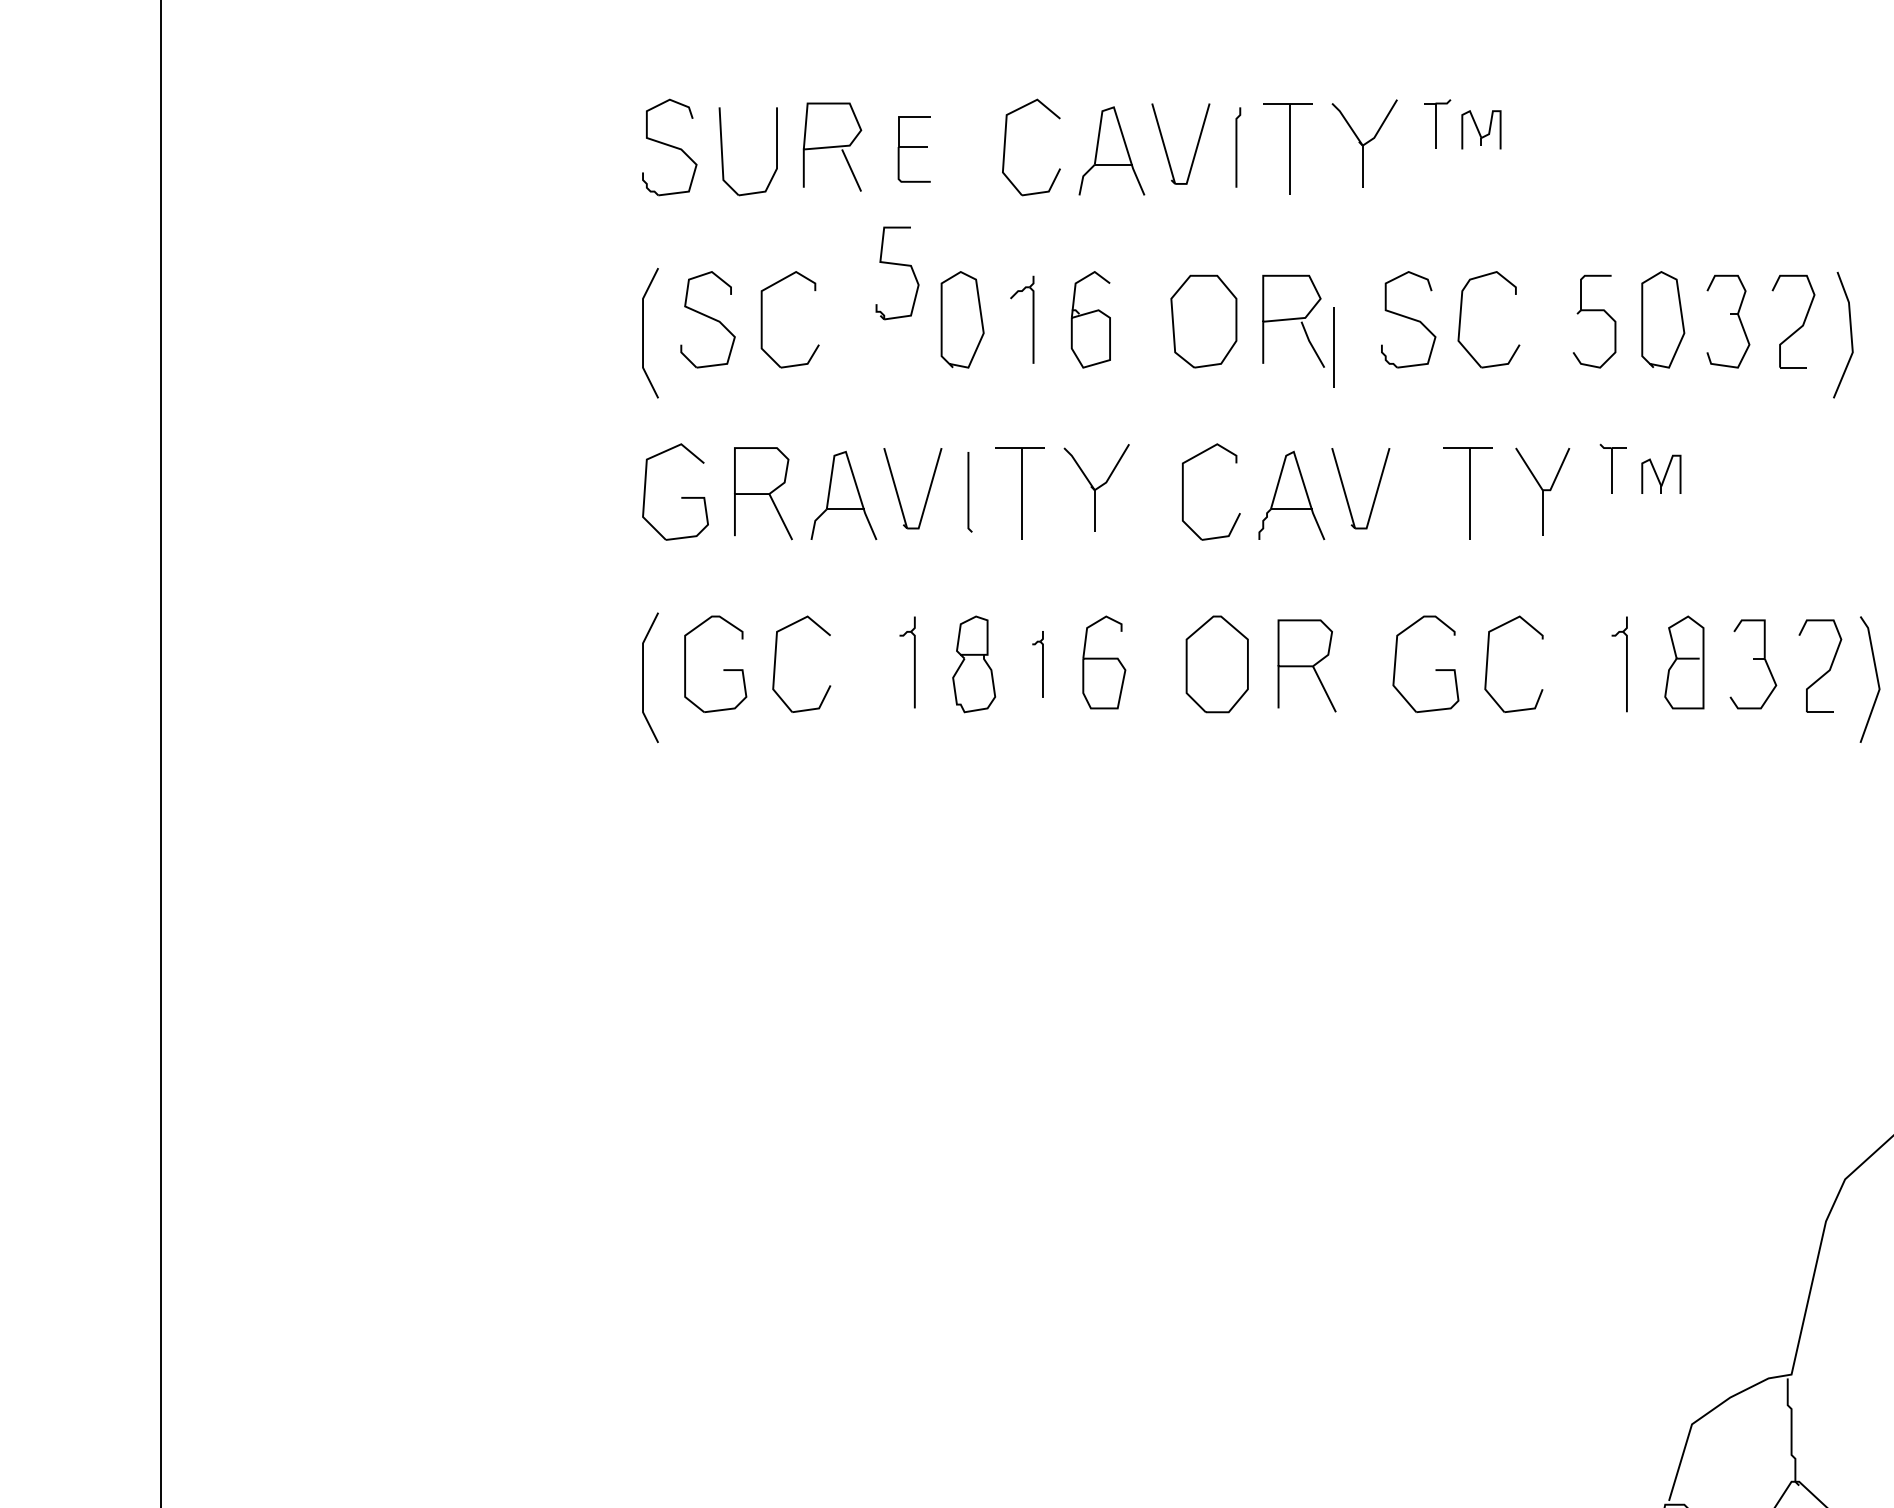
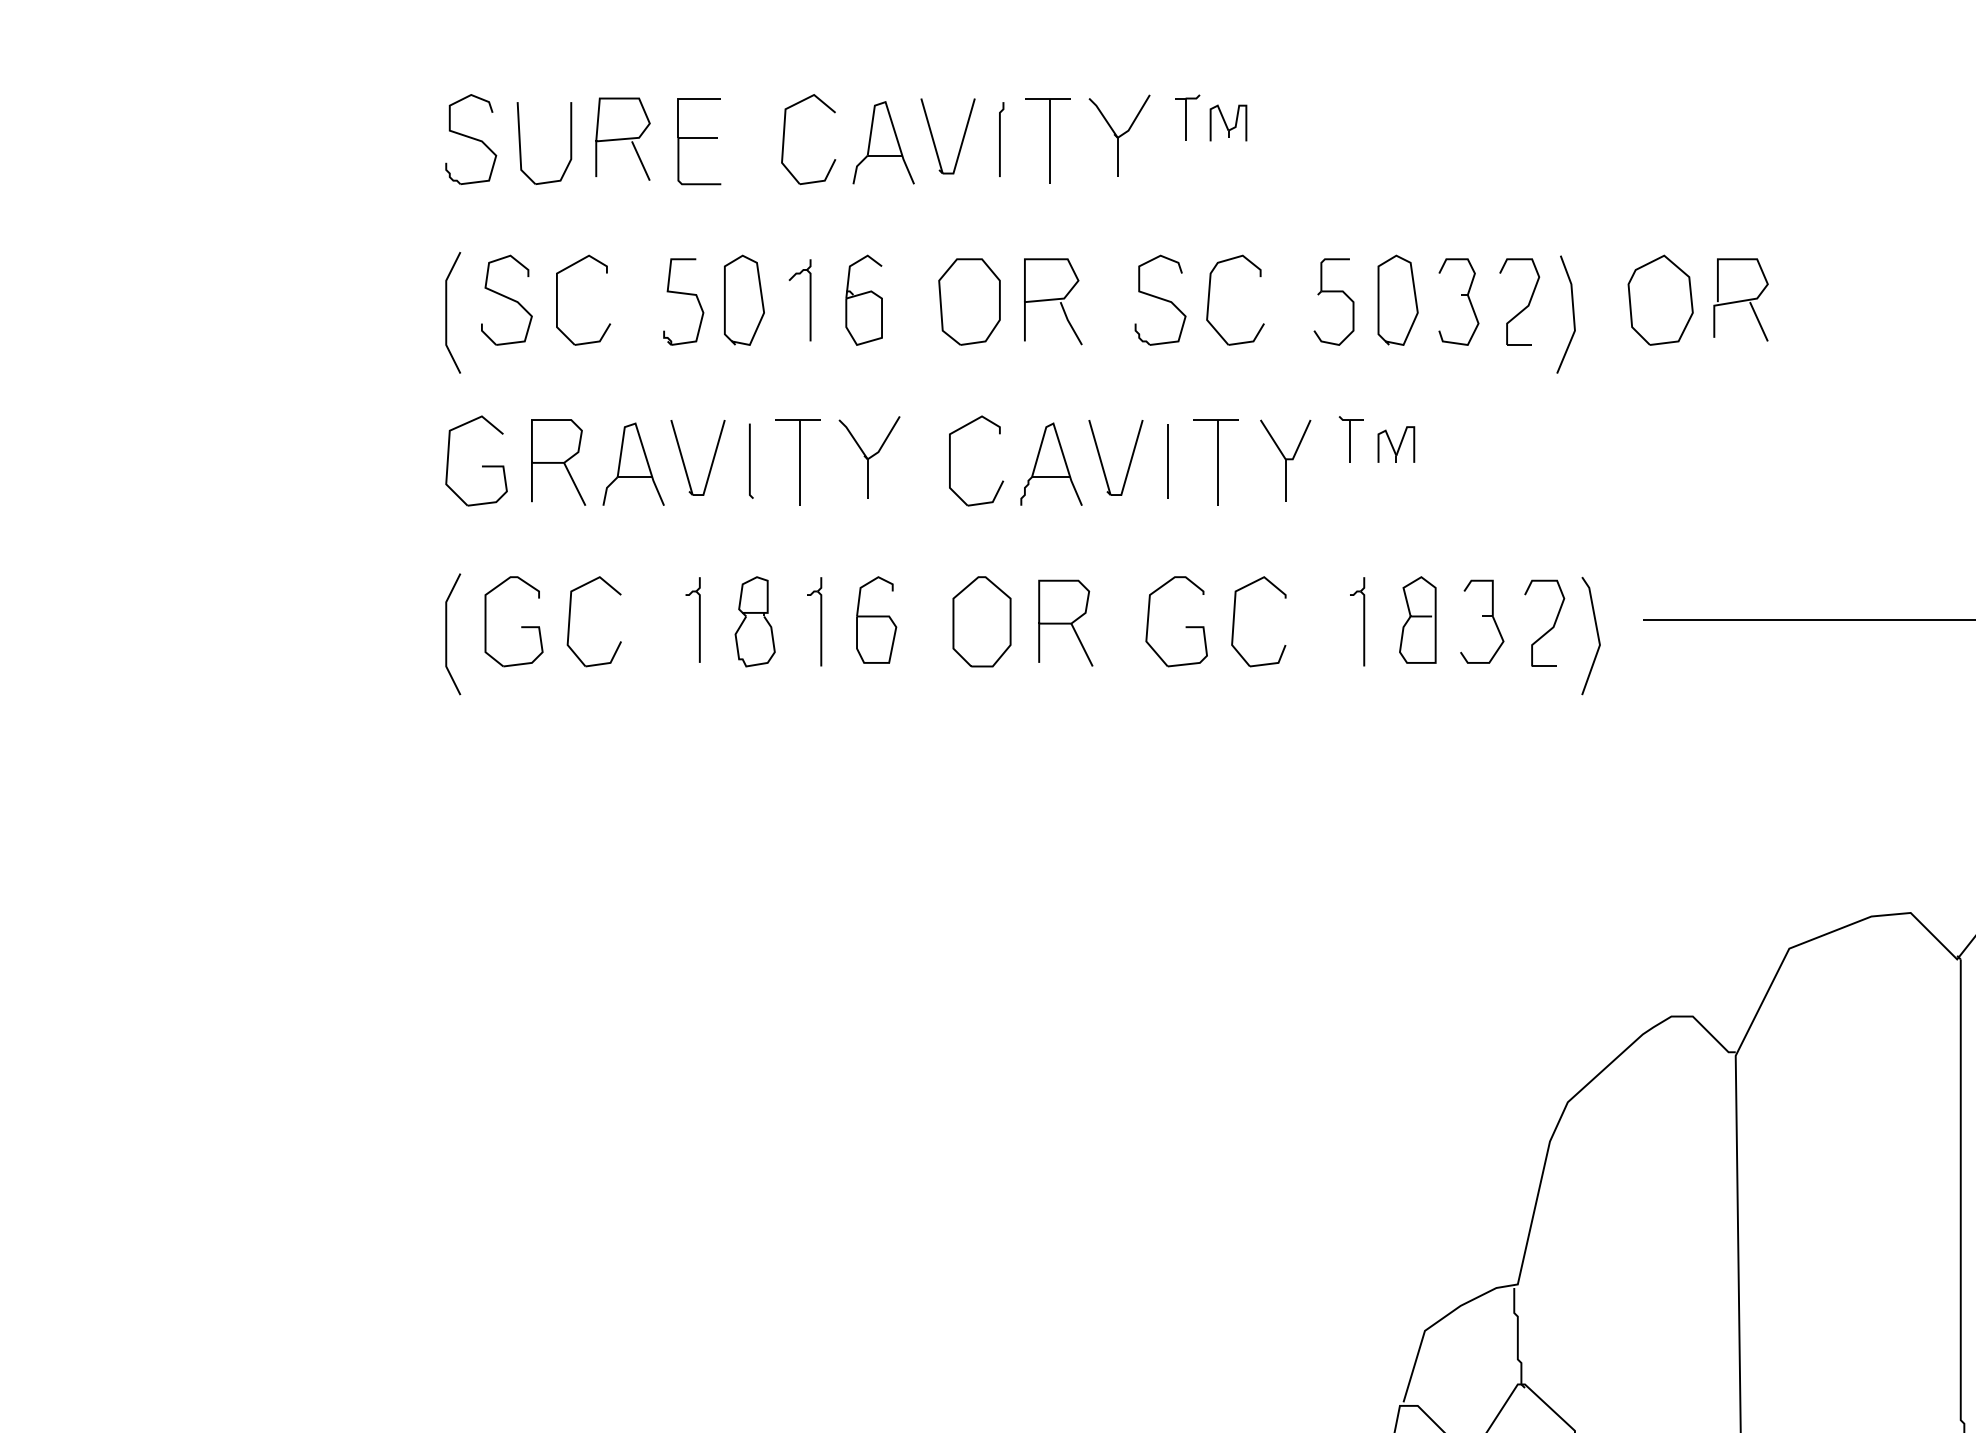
part: (914, 149) -> (699, 141), size x1.43
part: (897, 265) -> (683, 294), moved
line: (1333, 347) -> (1167, 461), moved
part: (1037, 664) -> (814, 621), size x1.43

